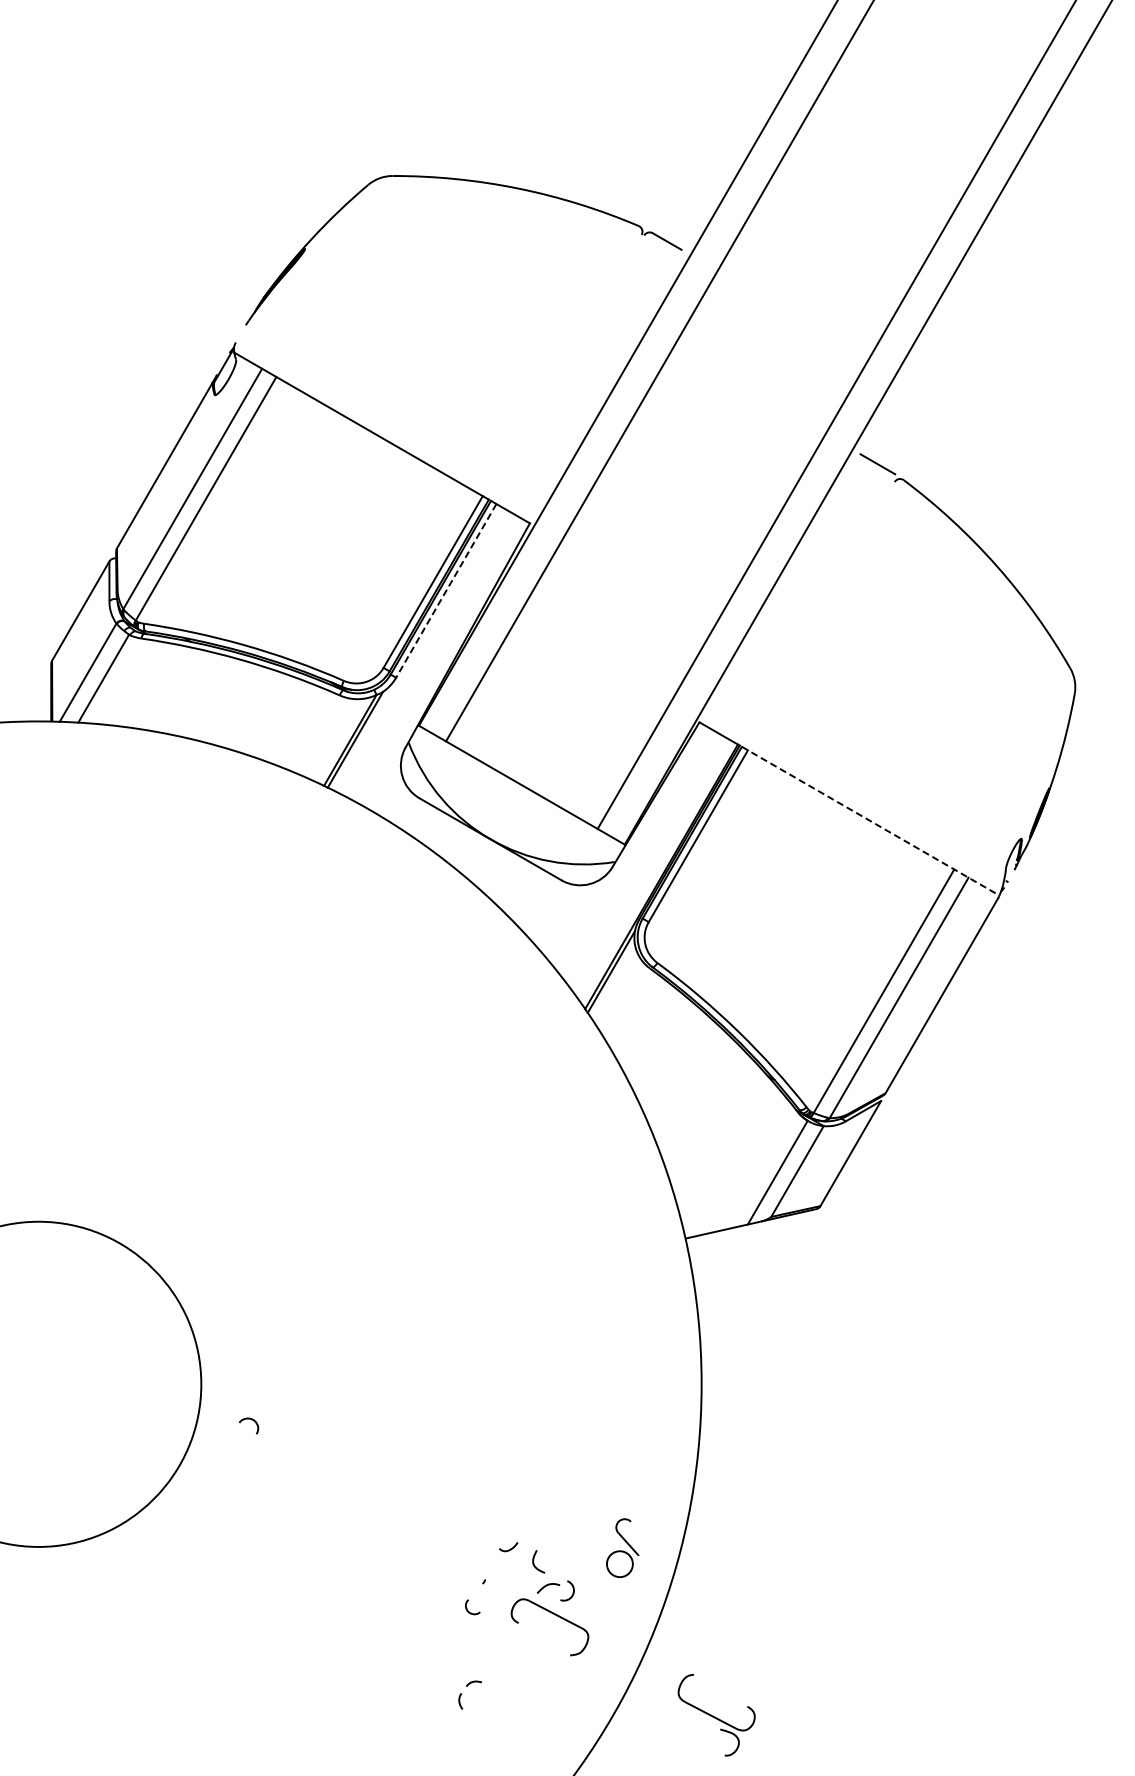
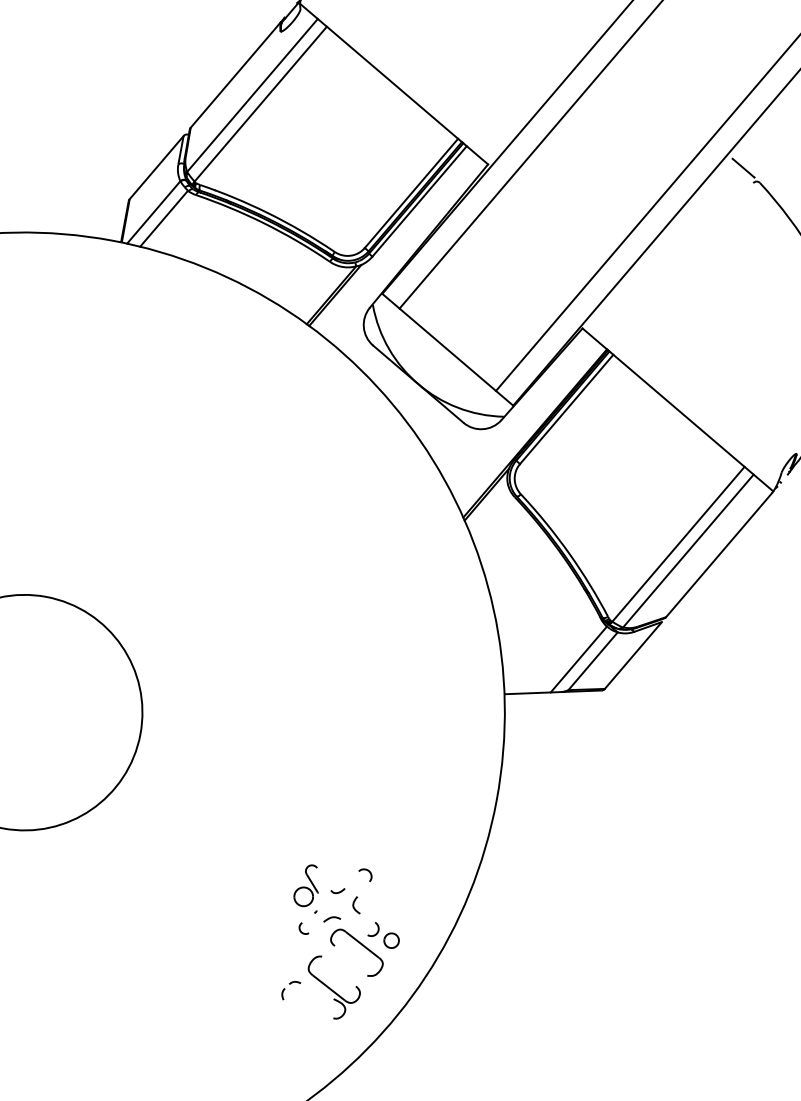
line: (446, 591) -> (419, 201), dashed -> solid
line: (870, 821) -> (691, 421), dashed -> solid
curve: (251, 1420) -> (367, 871), moved
part: (622, 1547) -> (307, 885), moved
curve: (547, 1586) -> (331, 918), moved
part: (594, 1601) -> (391, 940), added
part: (716, 1714) -> (332, 987), moved

